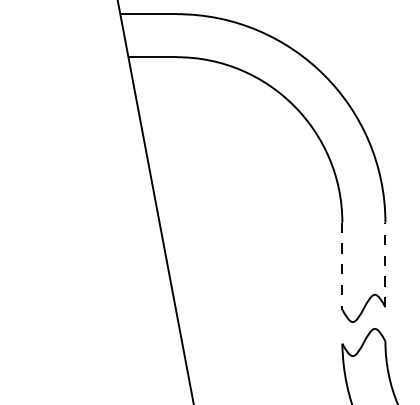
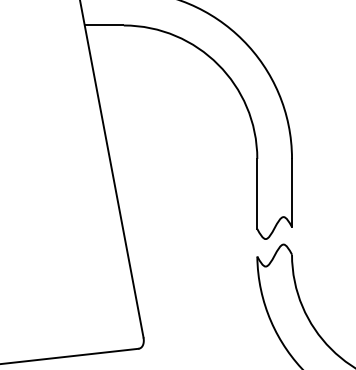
line: (386, 264) -> (292, 192), dashed -> solid
line: (342, 266) -> (257, 194), dashed -> solid

